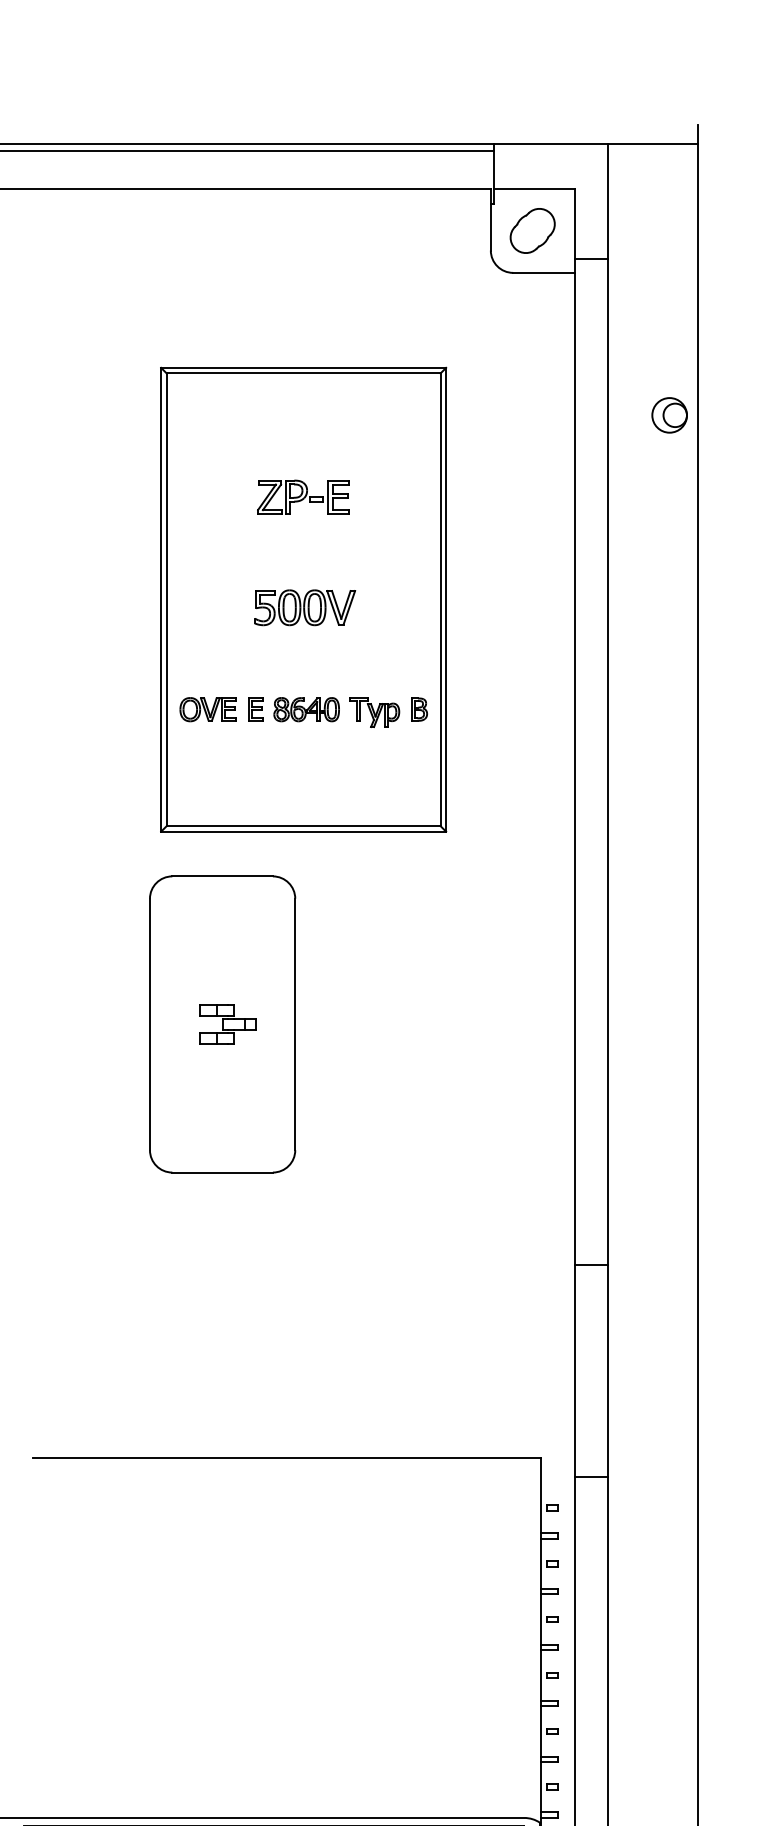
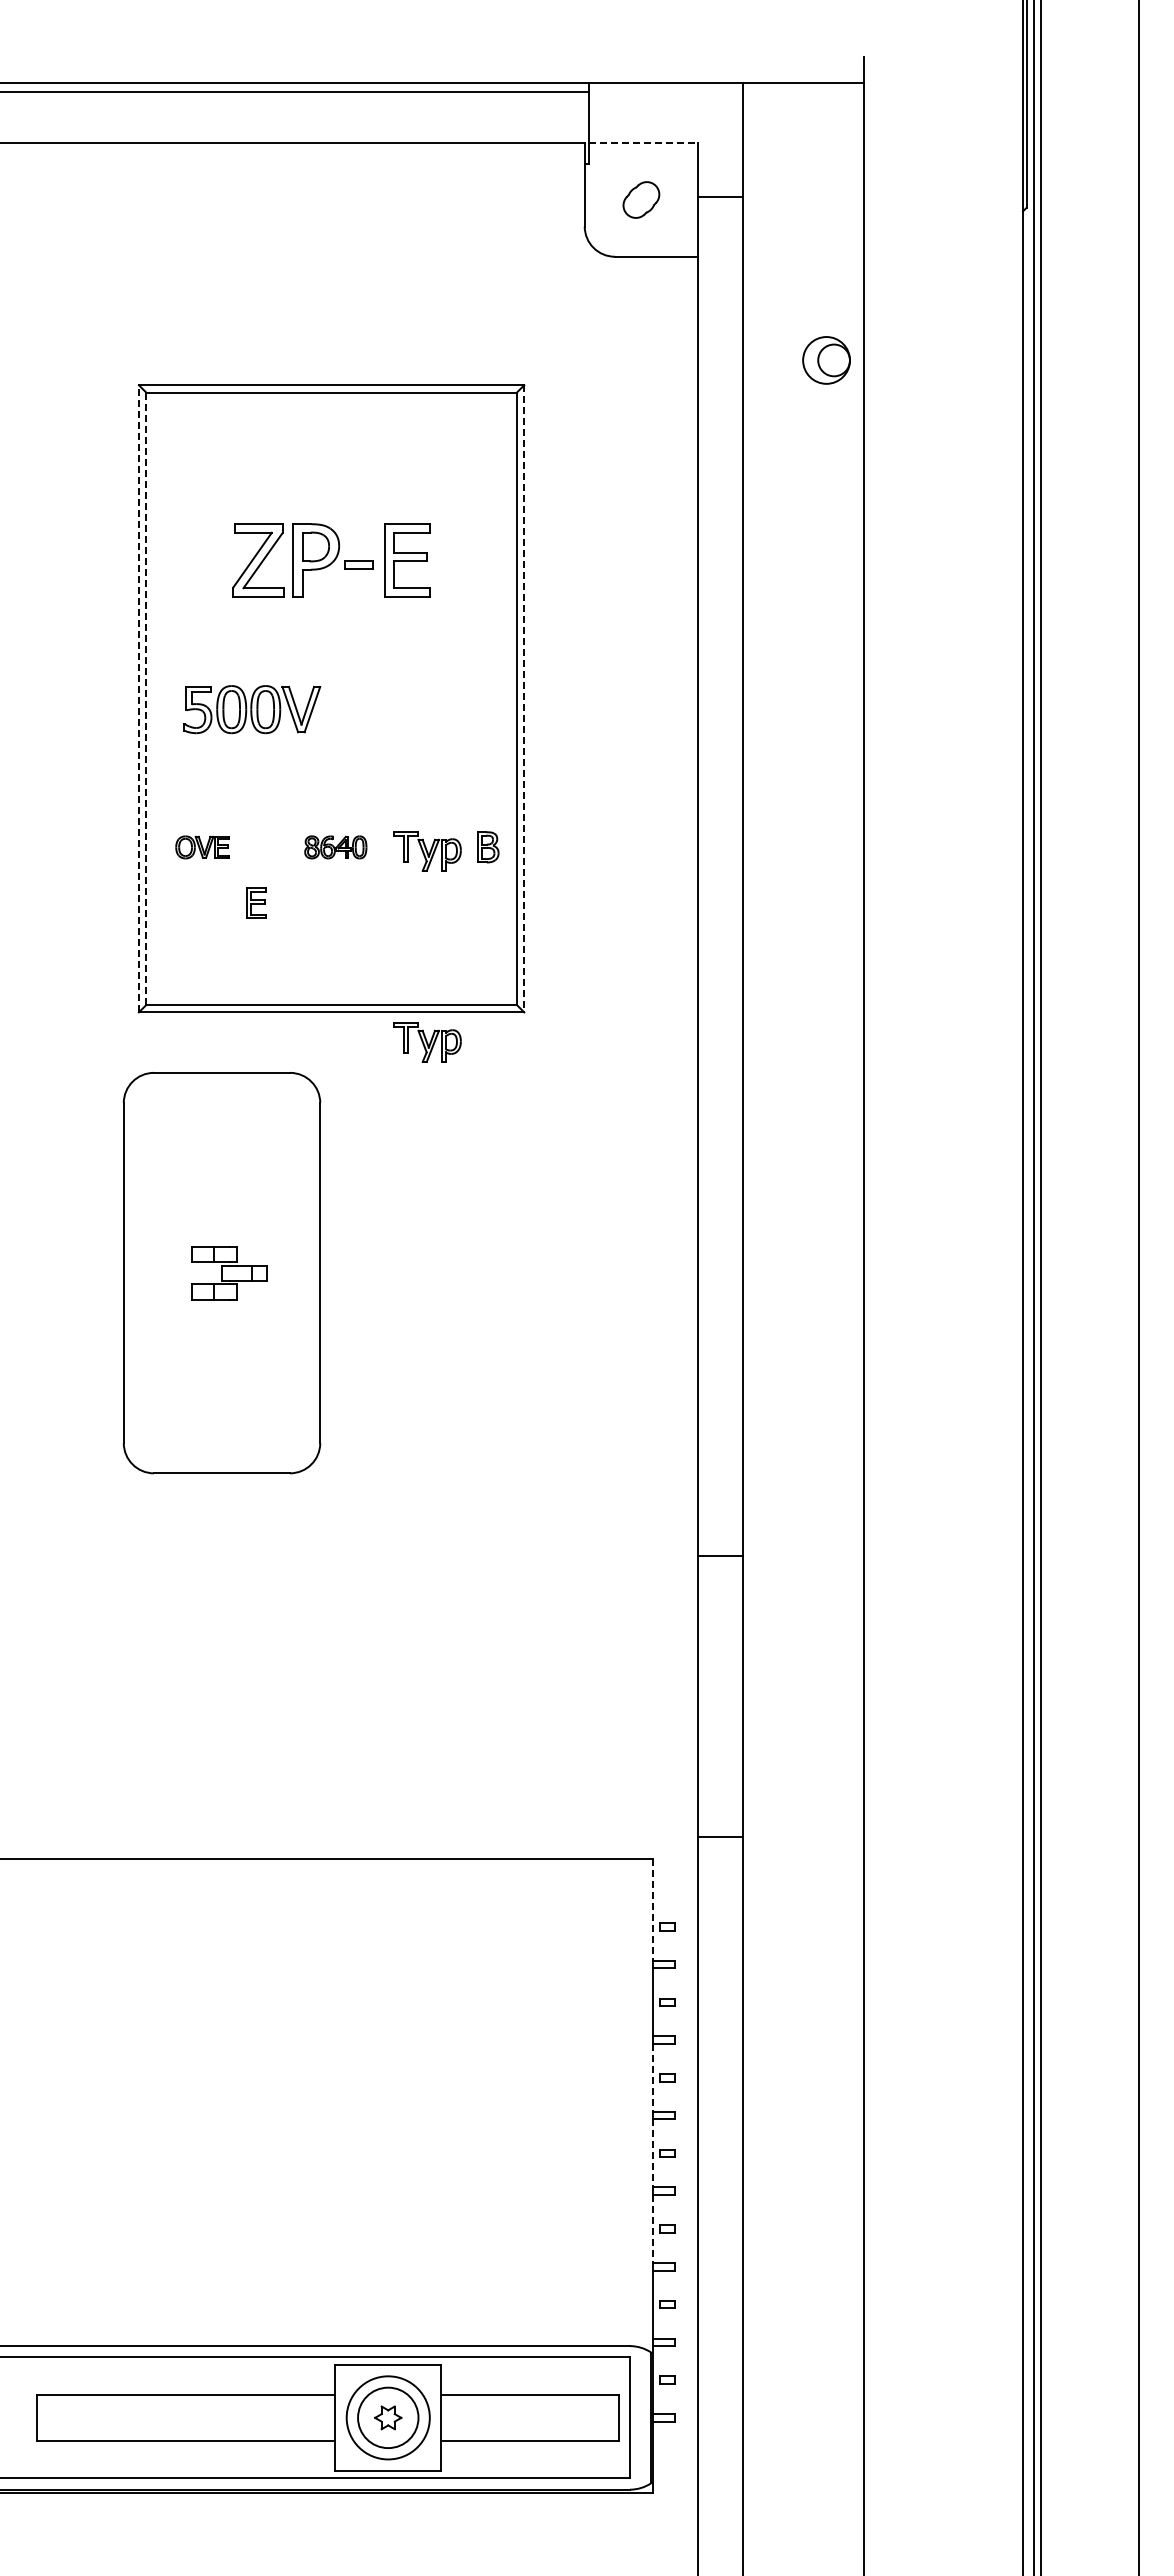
line: (534, 189) -> (643, 143), solid -> dashed
part: (532, 230) -> (641, 199), size x0.6
line: (591, 258) -> (720, 196), moved
part: (669, 415) -> (826, 360), moved
part: (303, 496) -> (331, 559), size x1.6
line: (160, 599) -> (138, 698), solid -> dashed
line: (166, 599) -> (146, 698), solid -> dashed
line: (446, 599) -> (524, 698), solid -> dashed
part: (305, 607) -> (252, 709), moved
part: (208, 709) -> (202, 847), size x0.7
part: (255, 709) -> (256, 902), moved
part: (306, 709) -> (335, 847), size x0.7
part: (374, 853) -> (427, 1042), added
line: (591, 1265) -> (720, 1556), moved
line: (591, 1477) -> (720, 1837), moved
line: (540, 1495) -> (652, 1910), solid -> dashed
line: (540, 1620) -> (652, 2078), solid -> dashed
line: (540, 1675) -> (652, 2153), solid -> dashed
line: (540, 1731) -> (652, 2229), solid -> dashed

